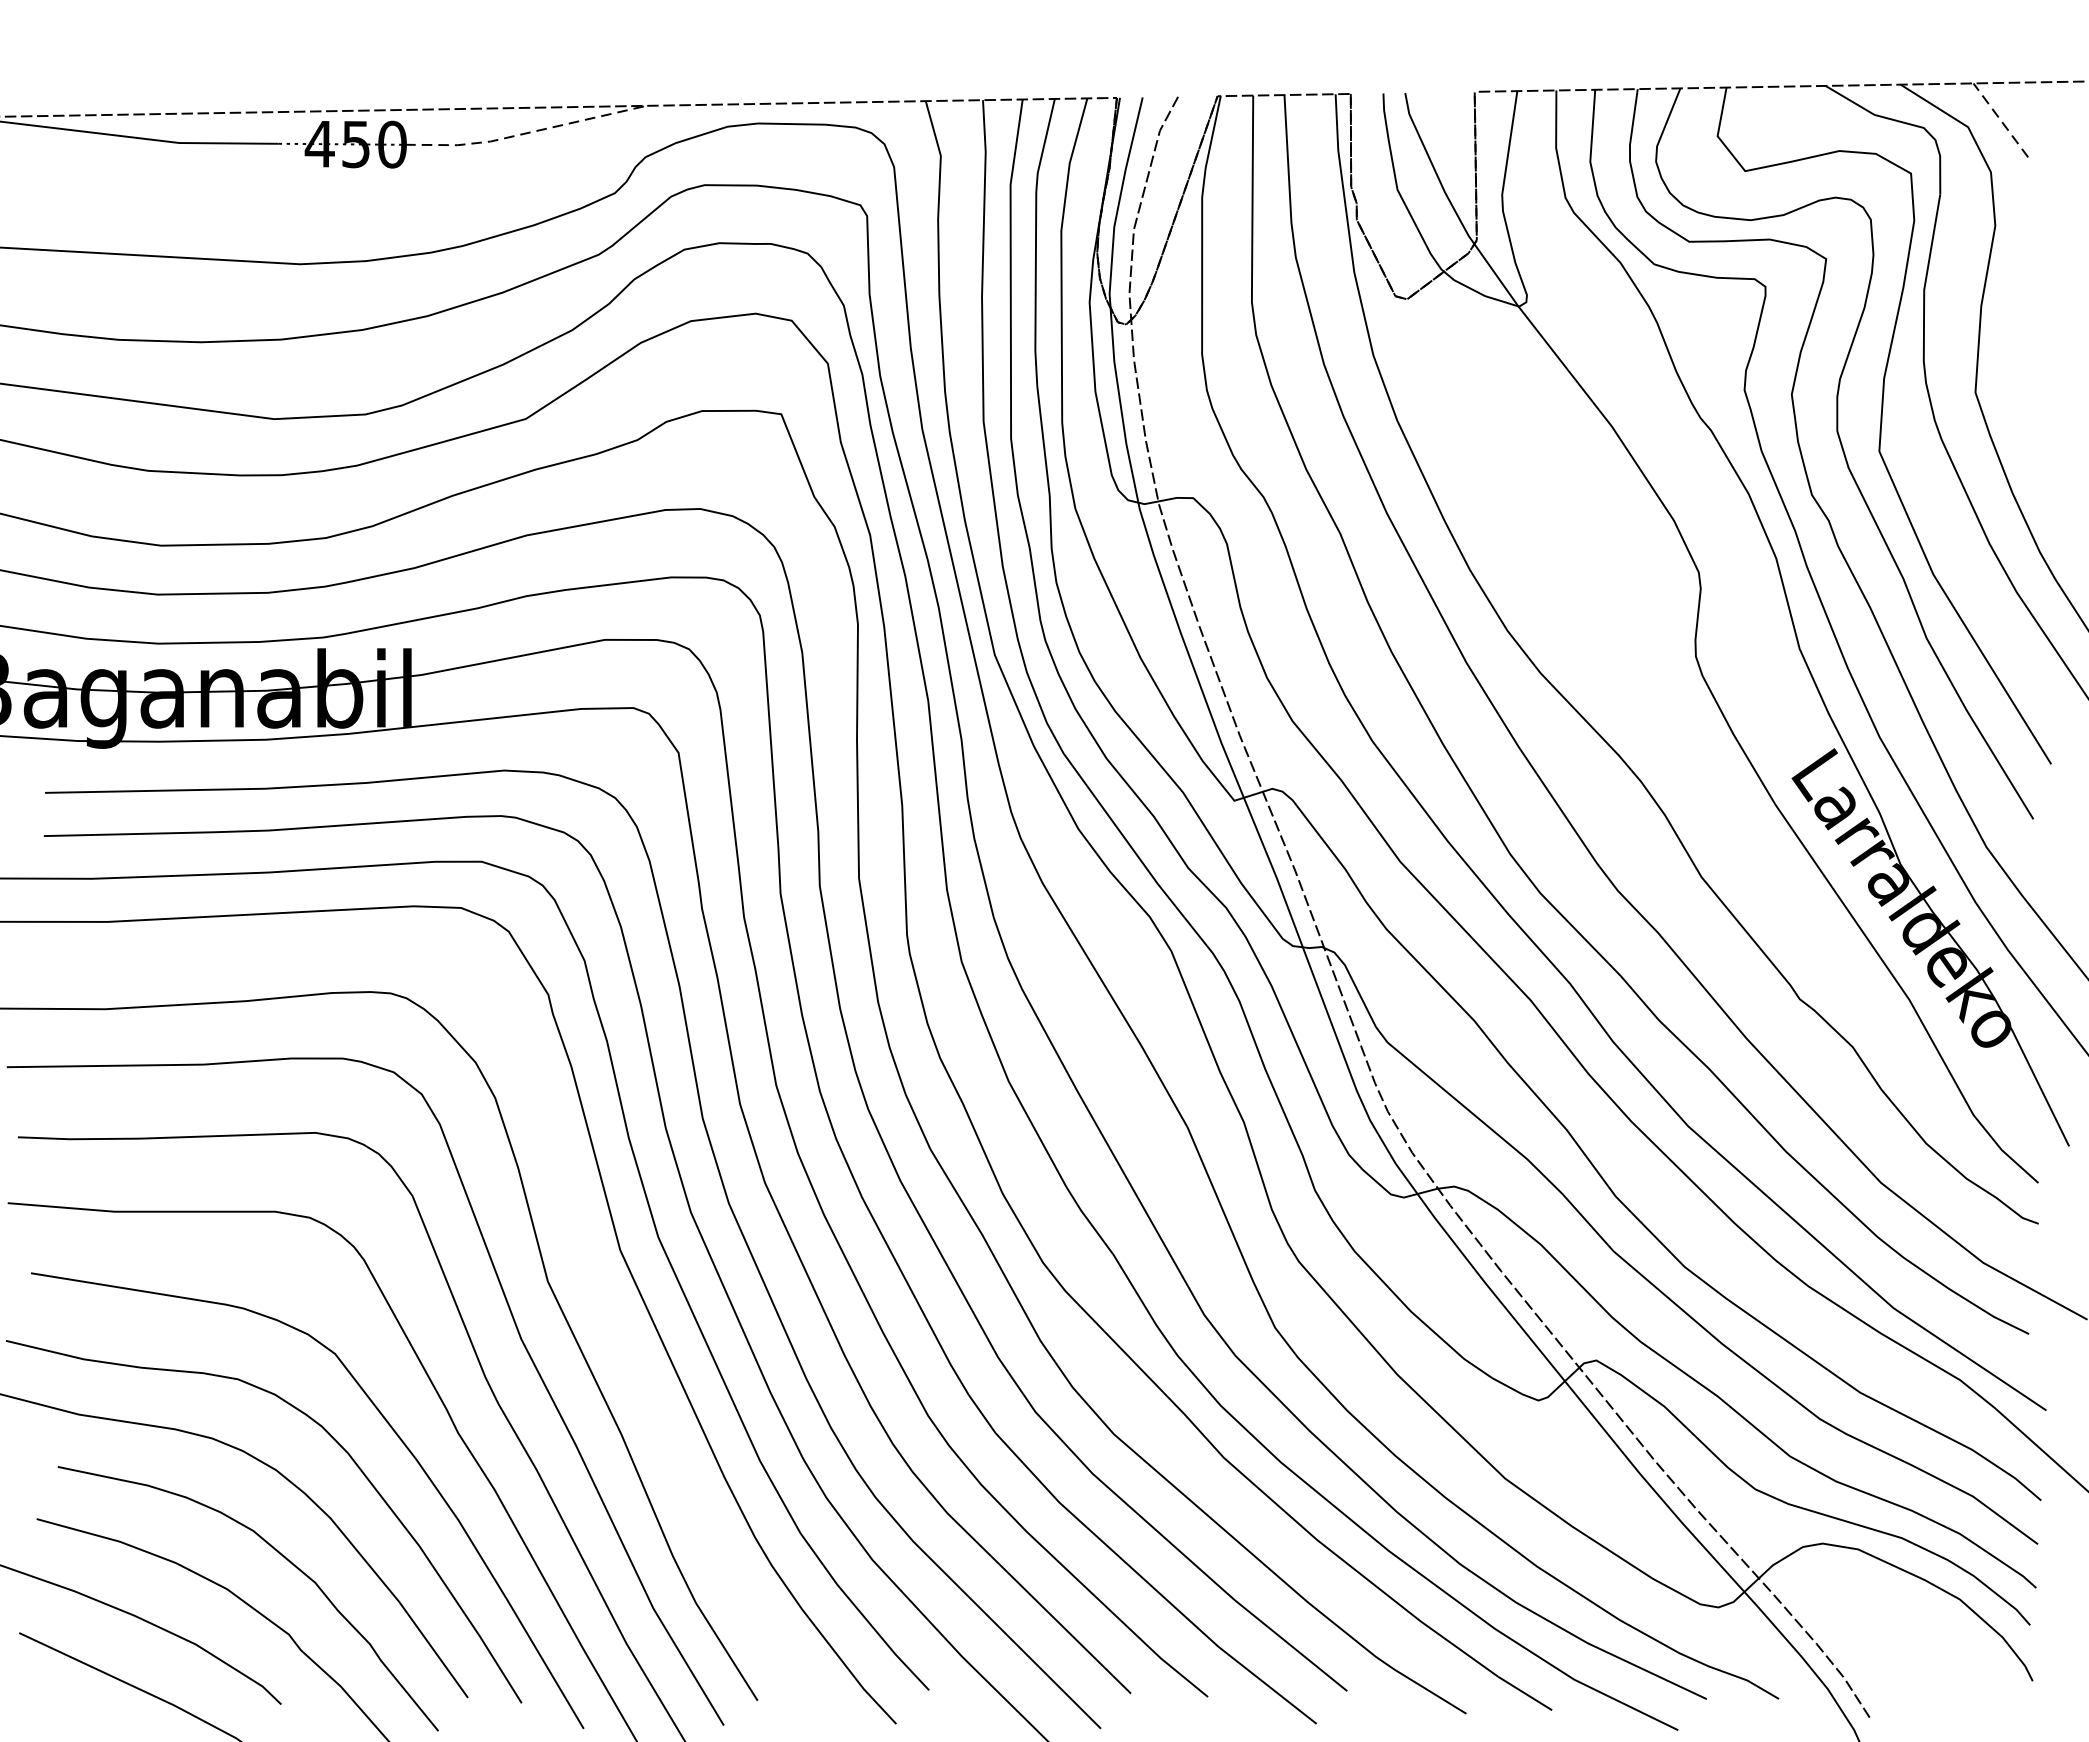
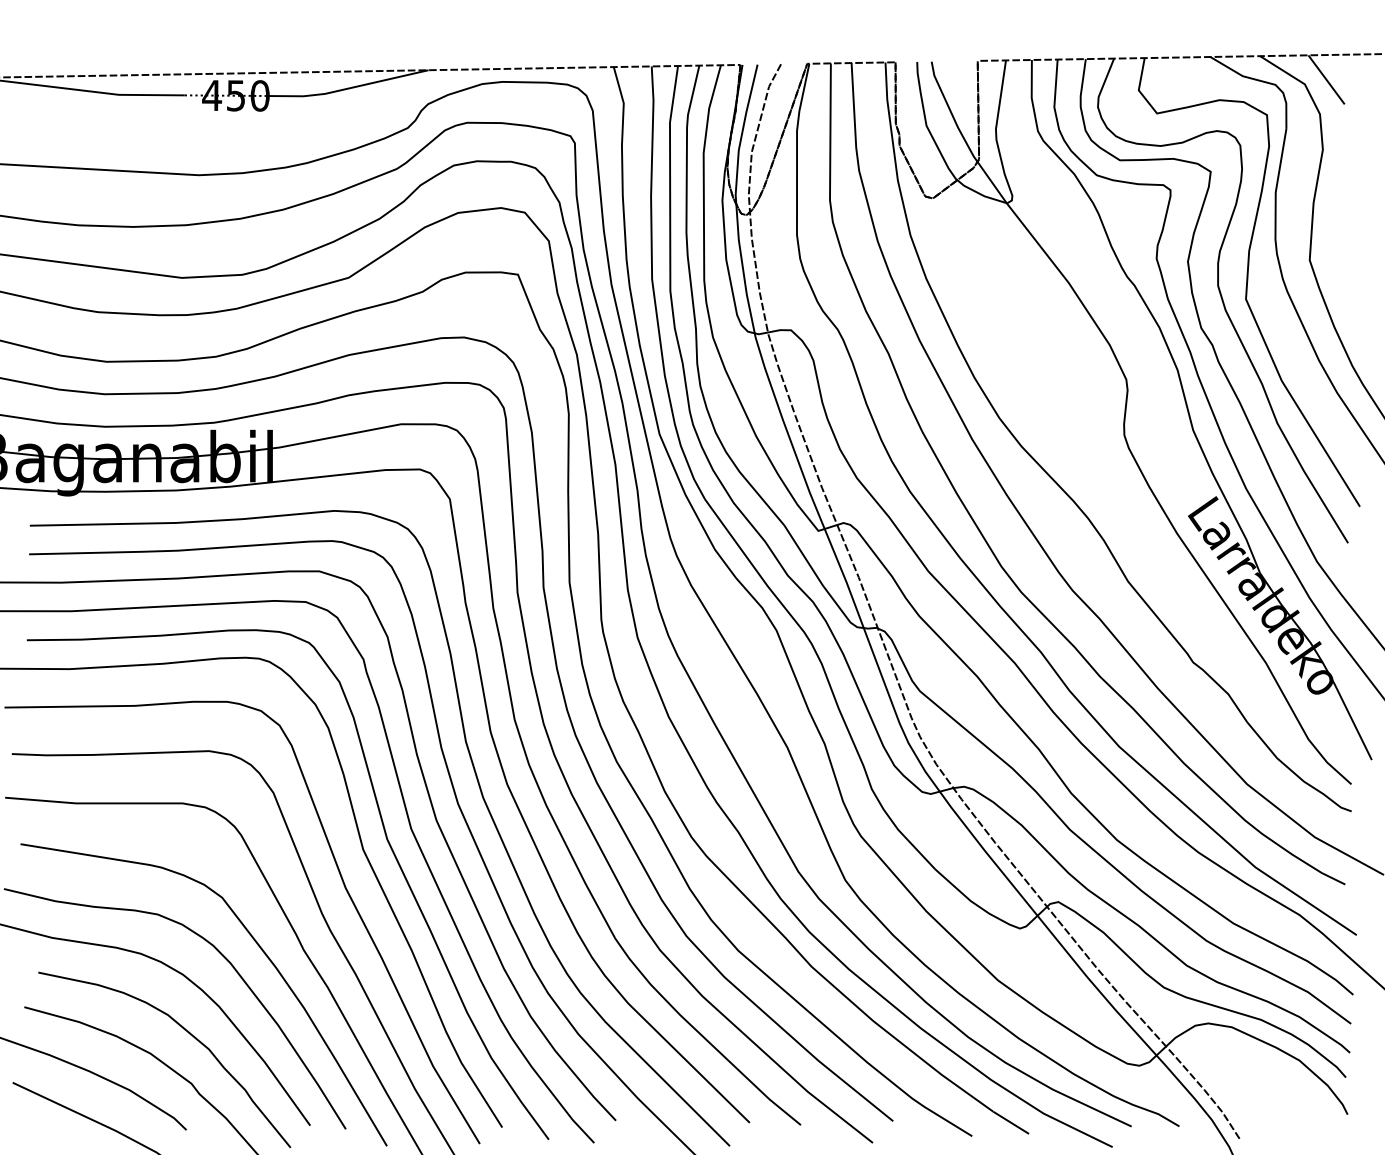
line: (2000, 119) -> (1326, 79), dashed -> solid
line: (525, 133) -> (348, 88), dashed -> solid
curve: (582, 1267) -> (386, 840), added

